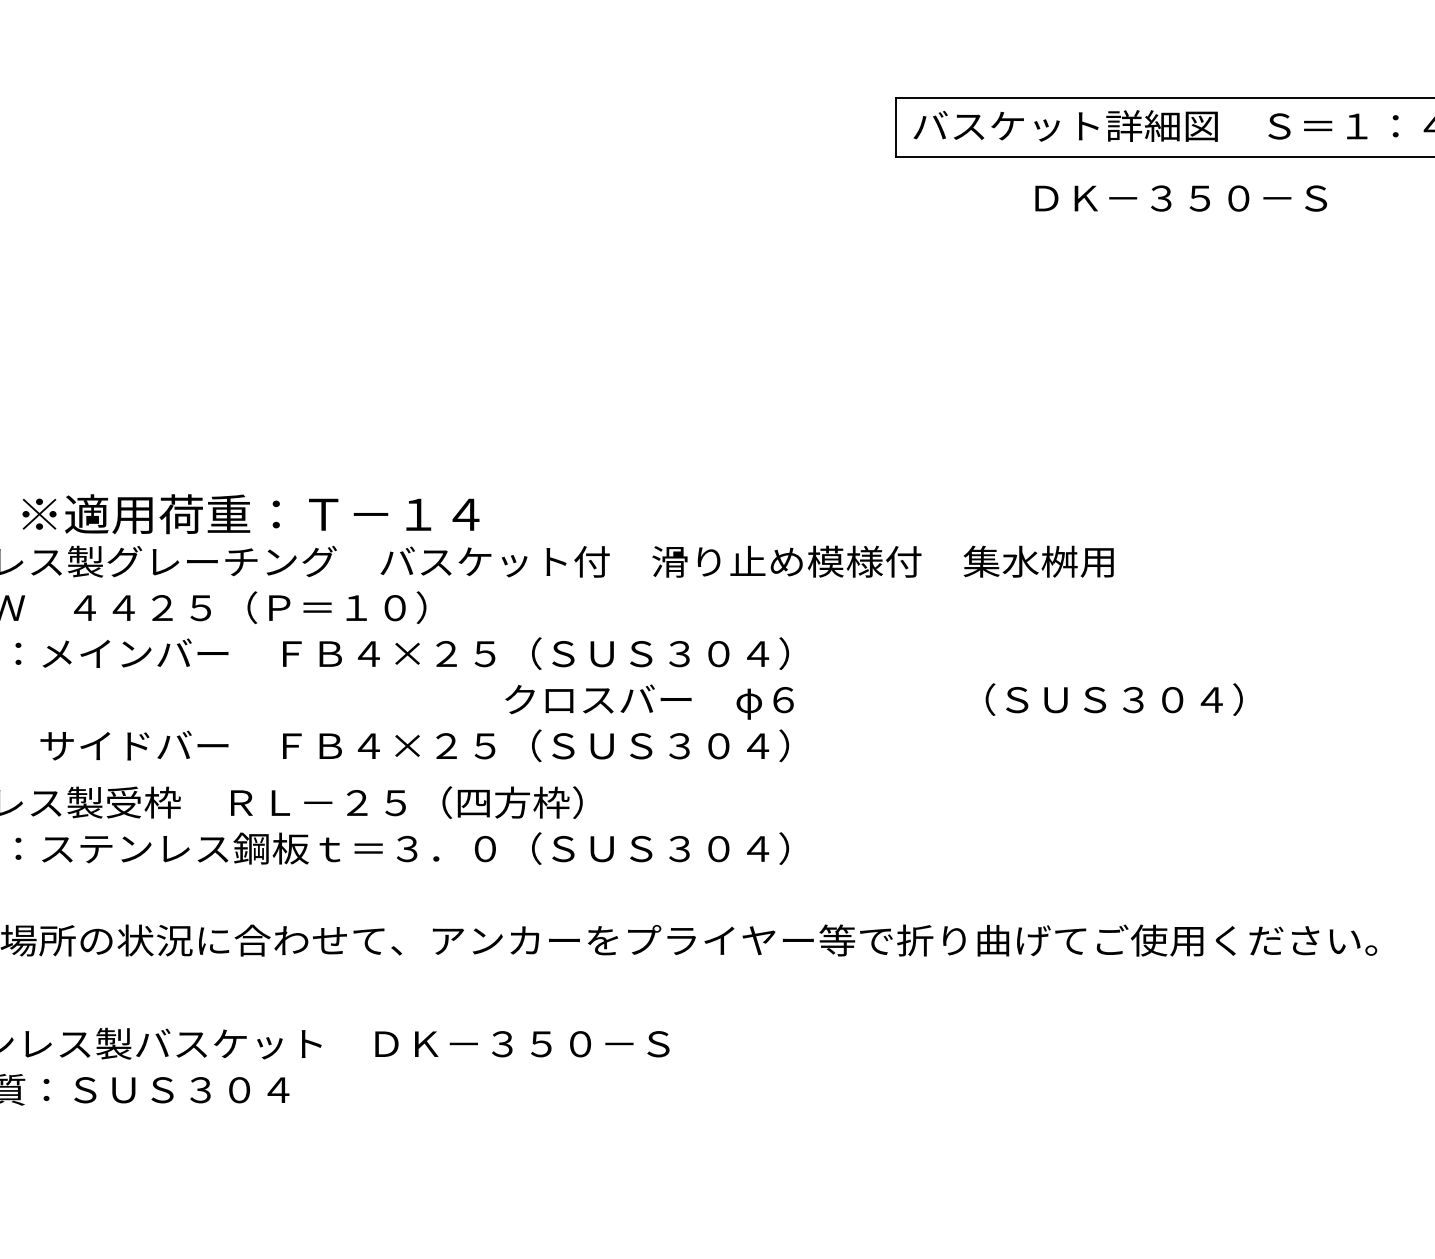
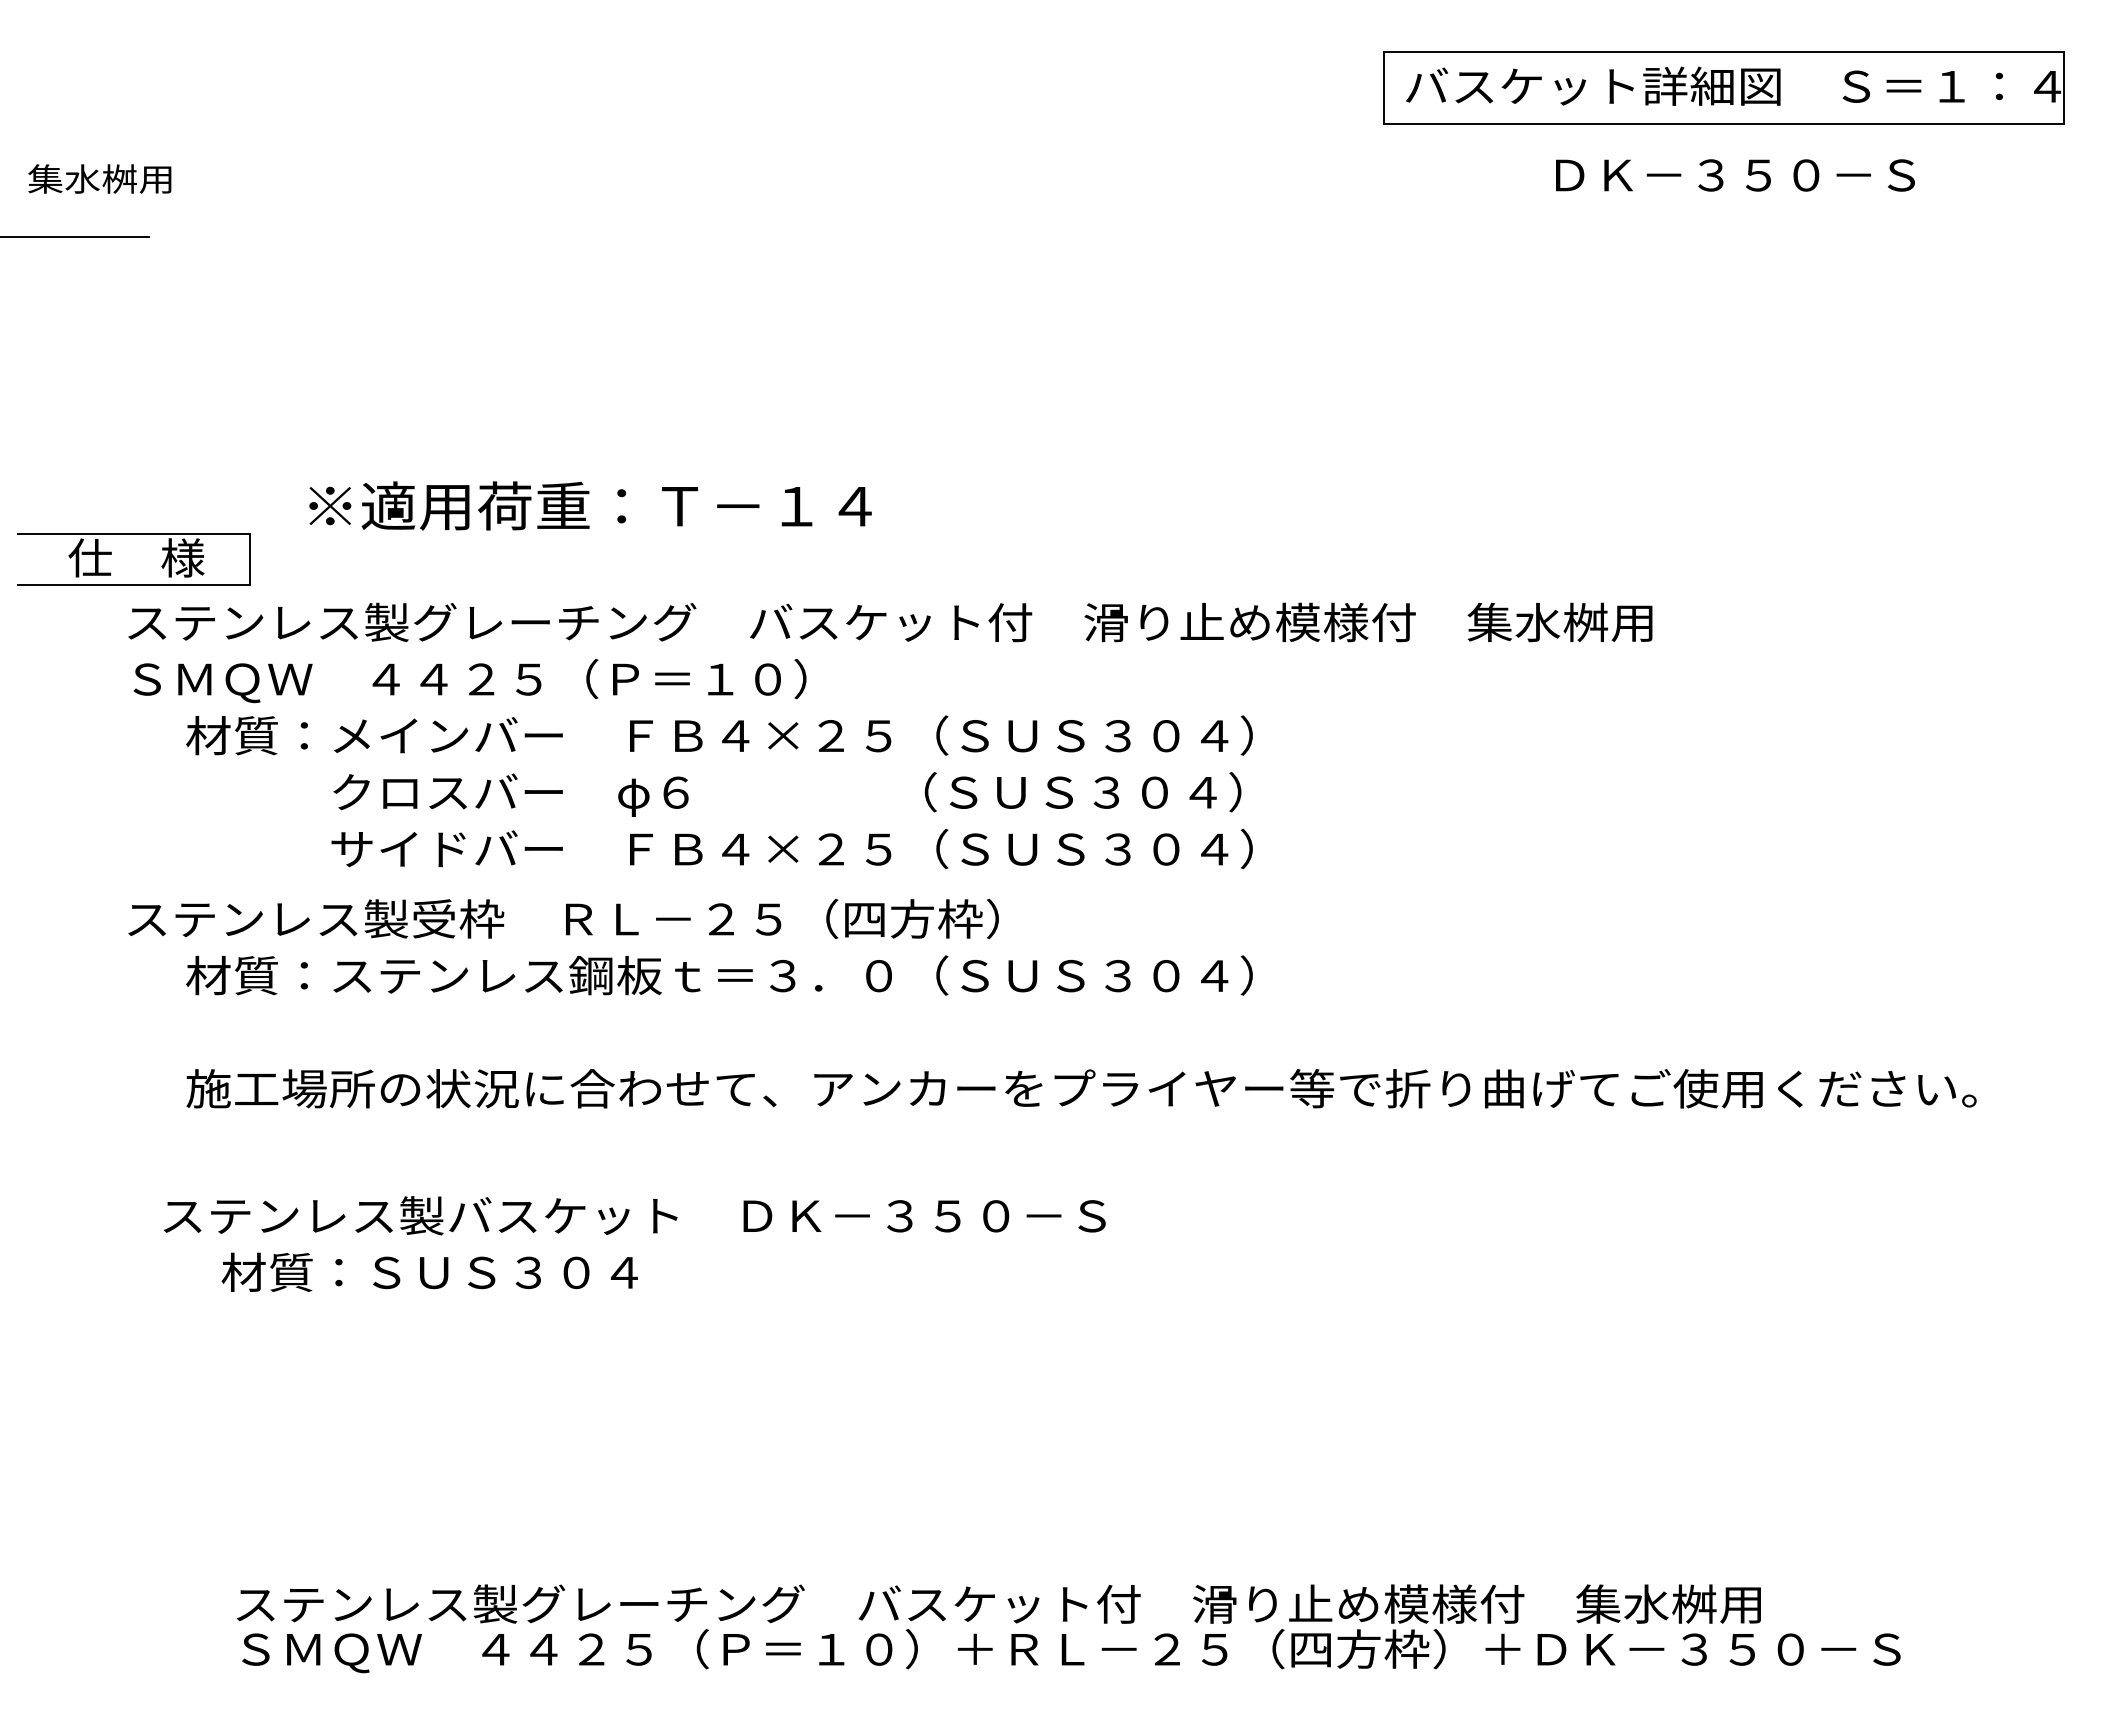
text: (250, 513) -> (590, 505), moved
text: (874, 701) -> (787, 794), moved

